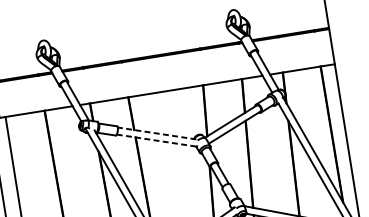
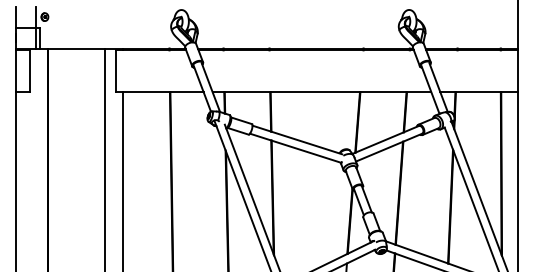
line: (157, 133) -> (297, 139), dashed -> solid
line: (156, 140) -> (295, 148), dashed -> solid

